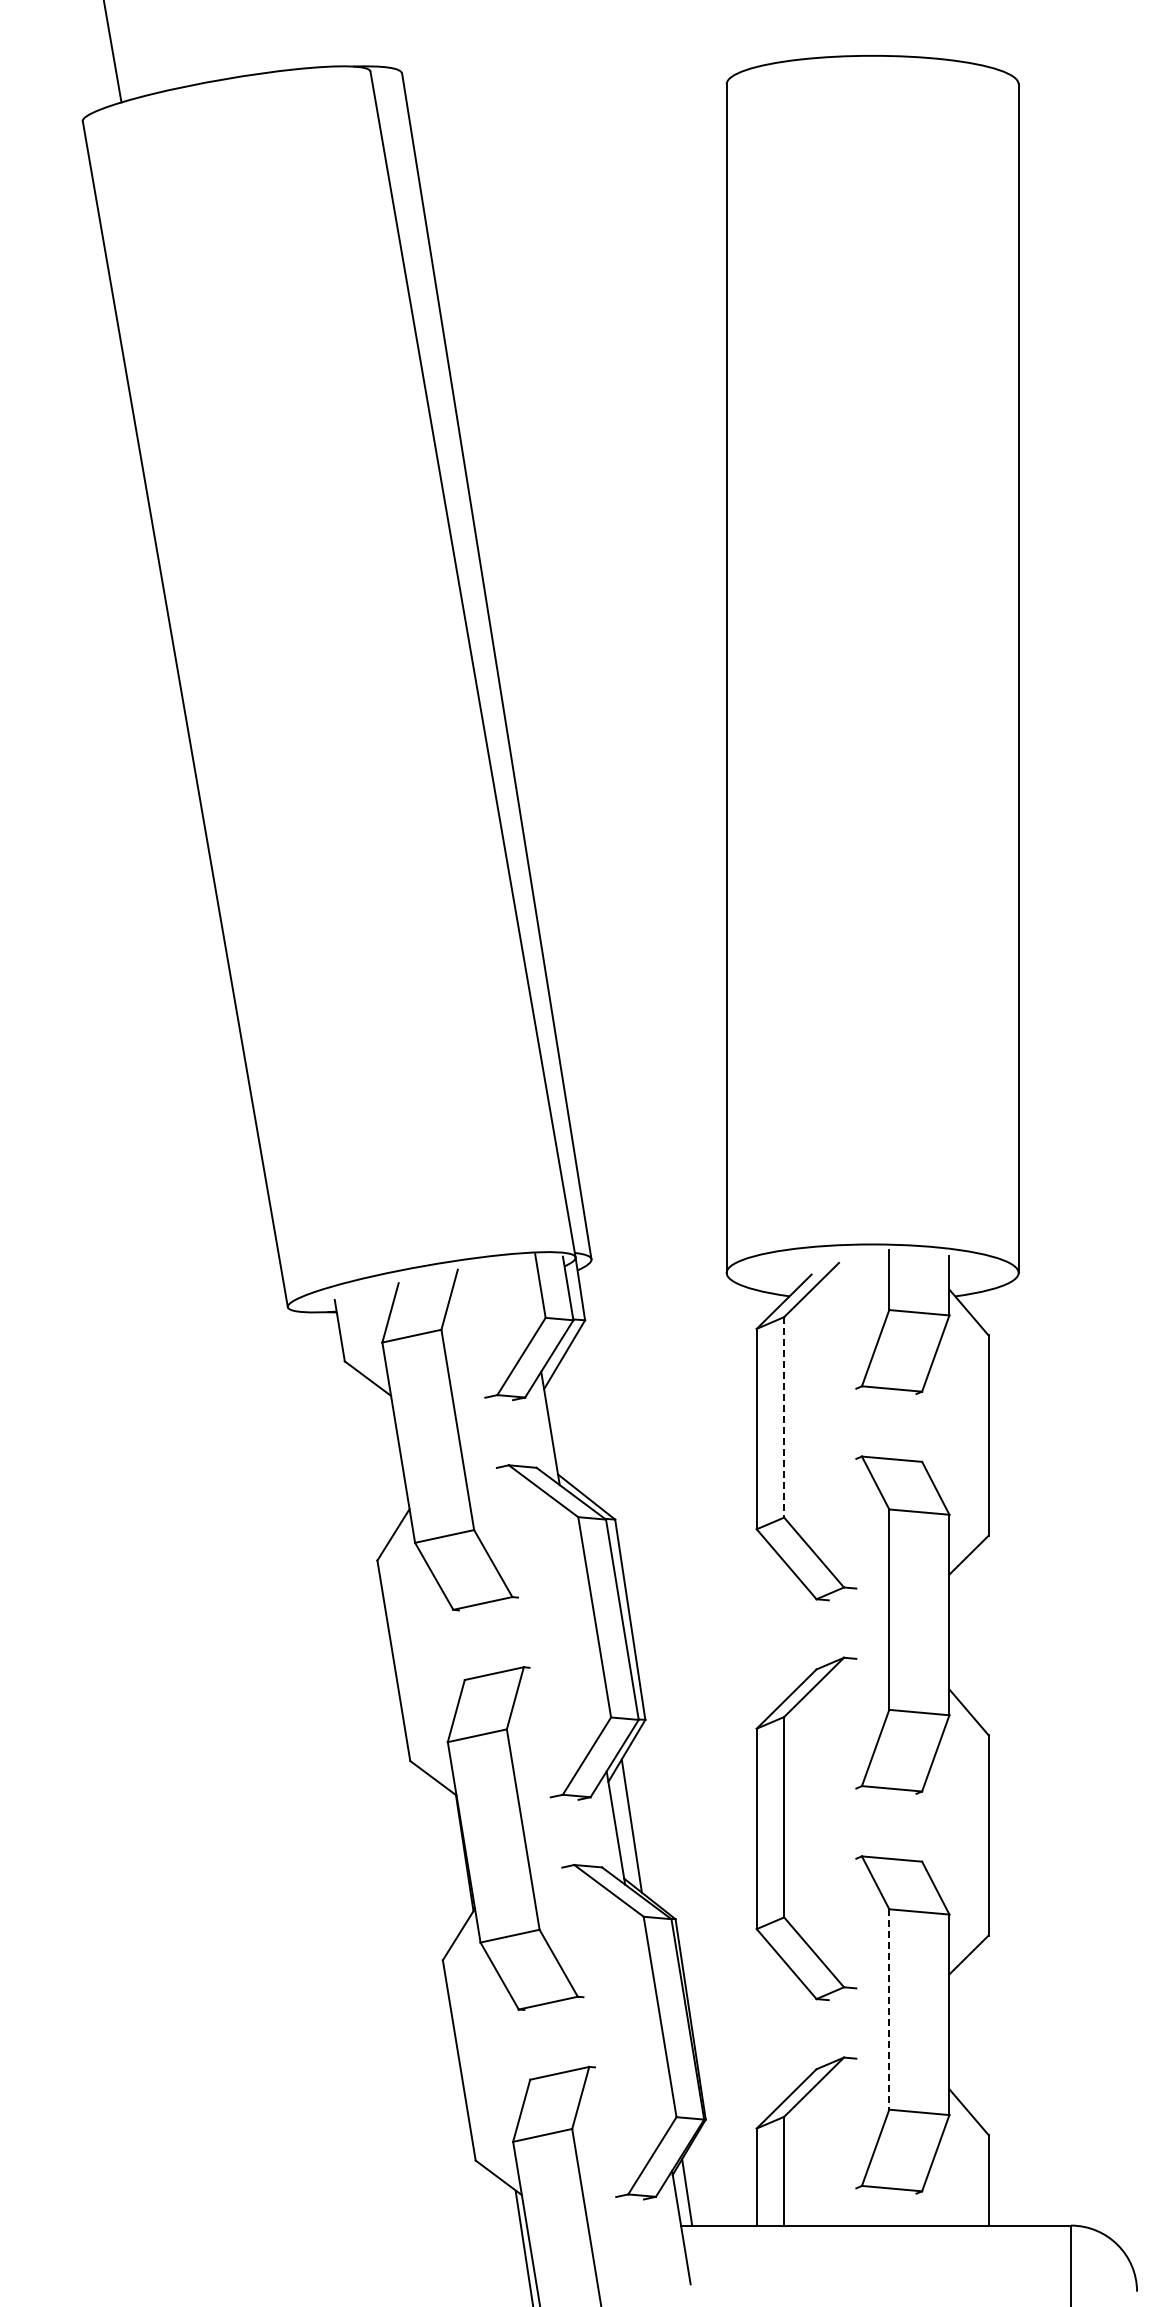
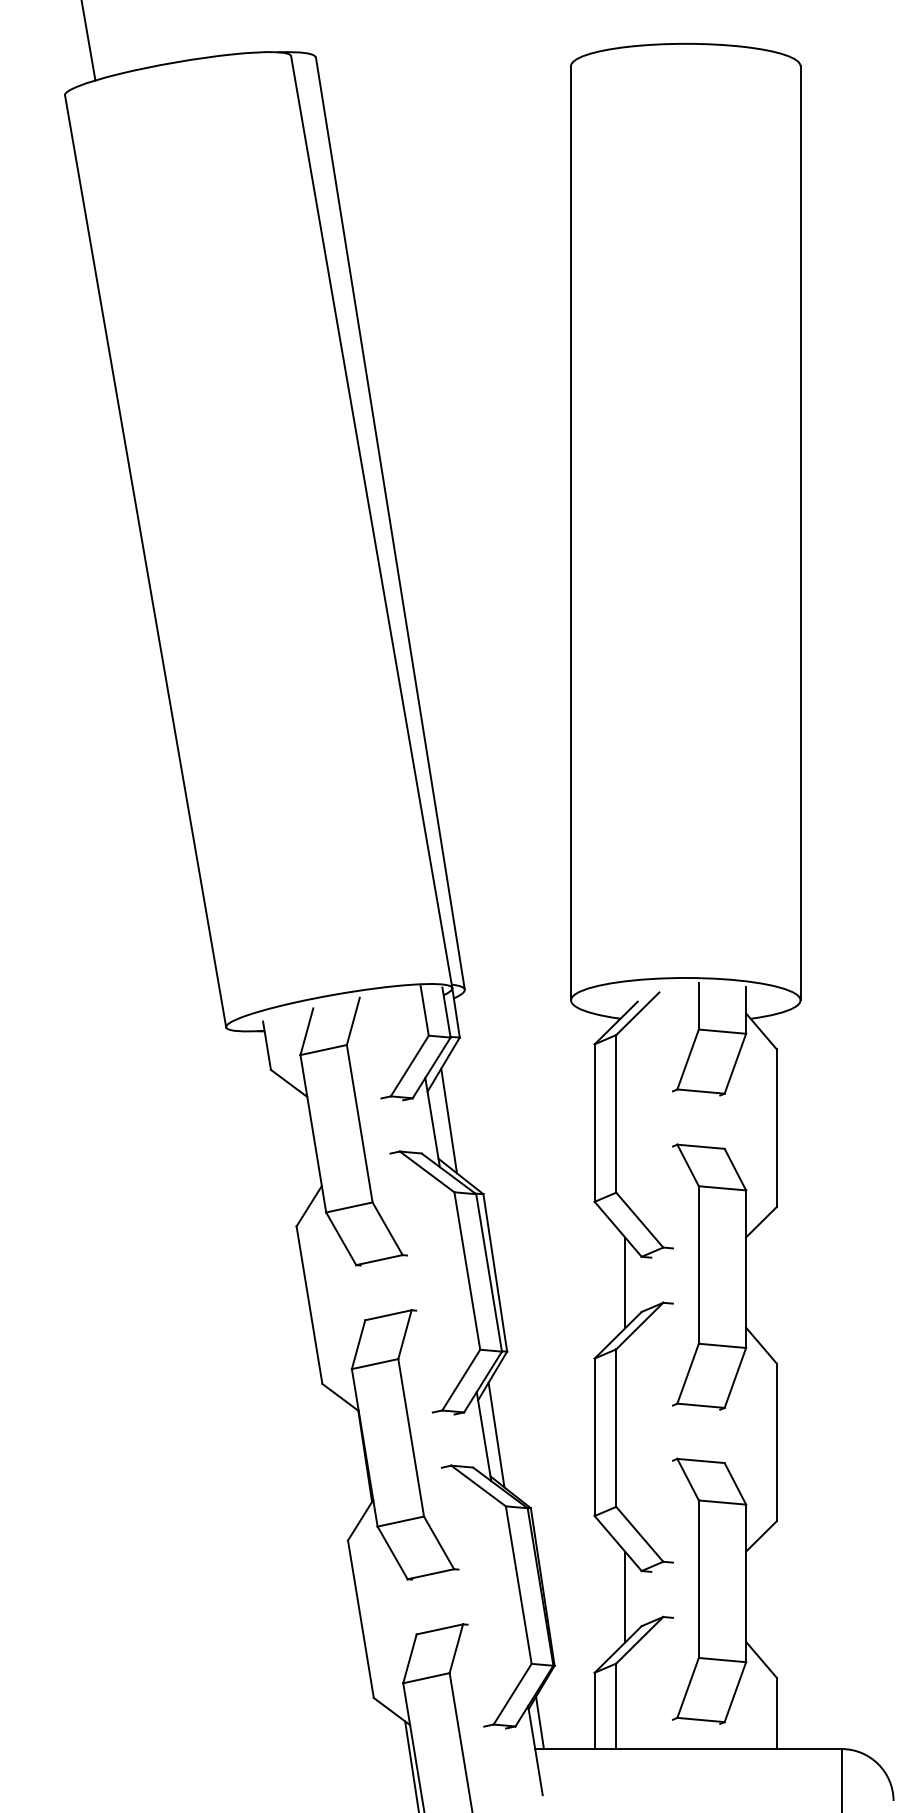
line: (784, 1417) -> (616, 1113), dashed -> solid
line: (571, 1426) -> (449, 1121), added
line: (795, 1632) -> (625, 1282), added
line: (889, 2009) -> (699, 1579), dashed -> solid
line: (795, 2031) -> (625, 1596), added

